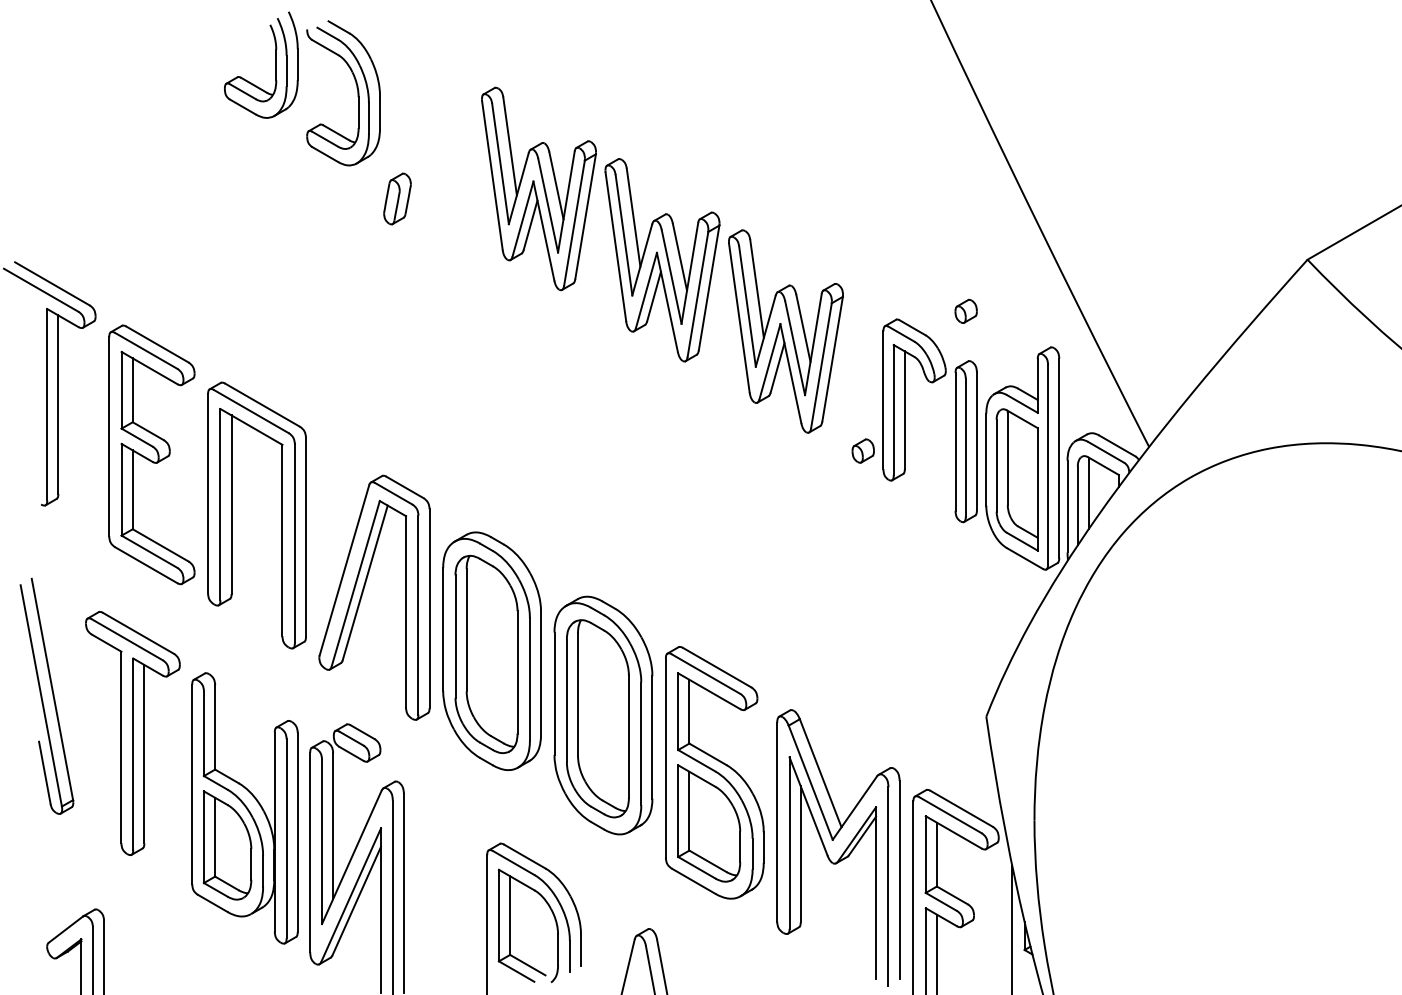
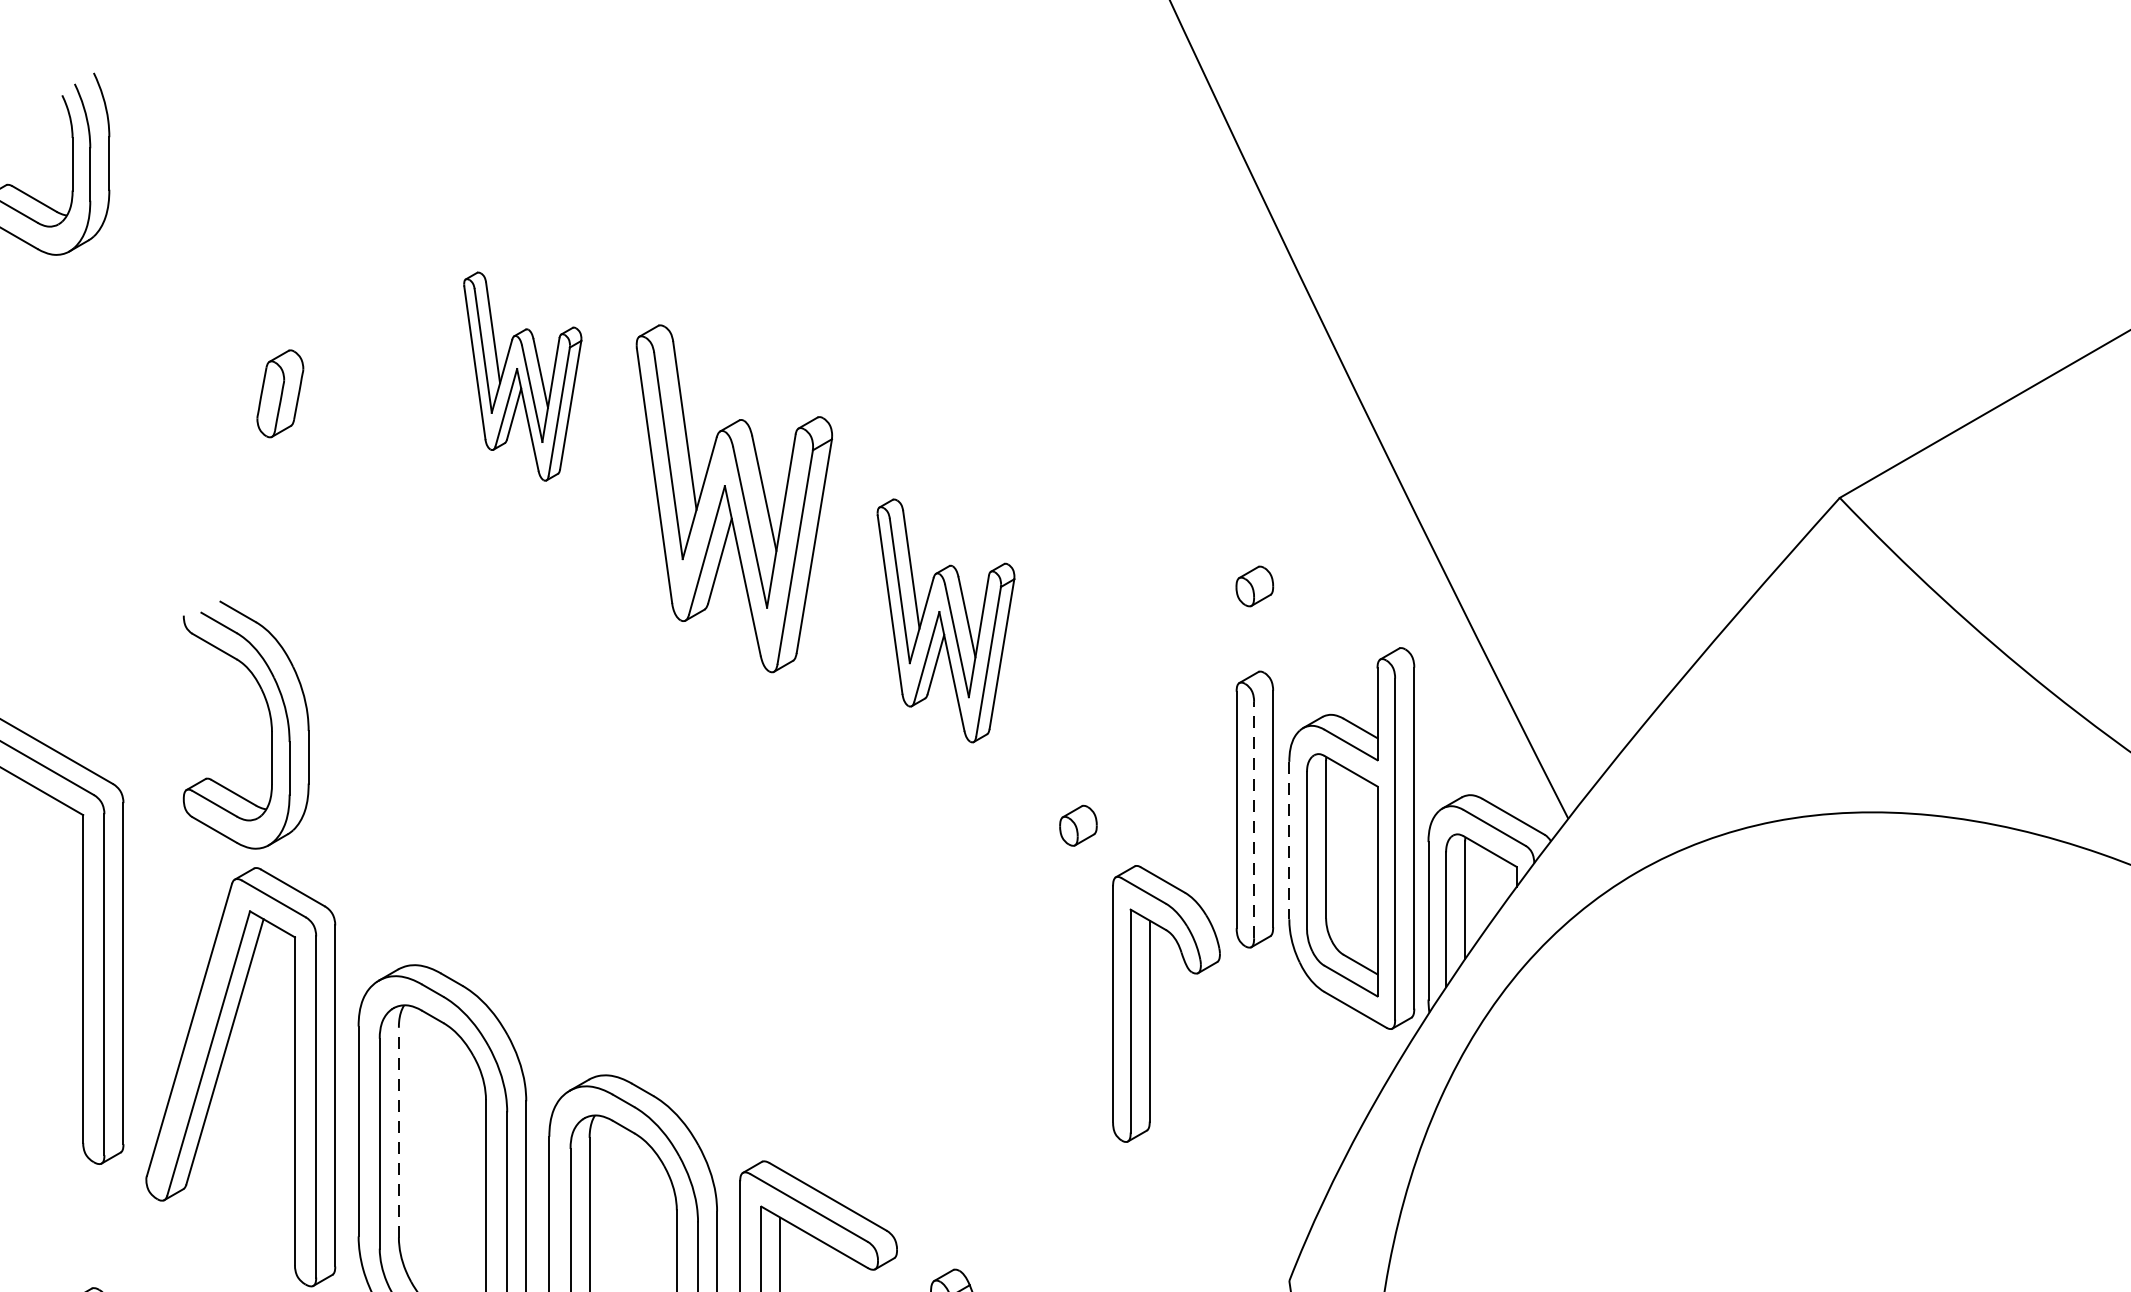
part: (356, 88) -> (268, 716), moved
part: (538, 188) -> (521, 375), size x0.6
part: (785, 331) -> (945, 620), size x0.7
part: (905, 399) -> (1150, 1002), moved
line: (965, 447) -> (1253, 819), solid -> dashed
line: (986, 459) -> (1289, 840), solid -> dashed
line: (466, 629) -> (398, 1131), solid -> dashed

